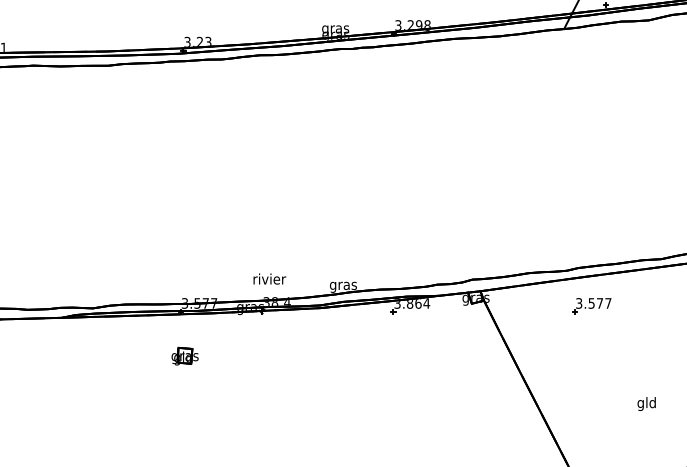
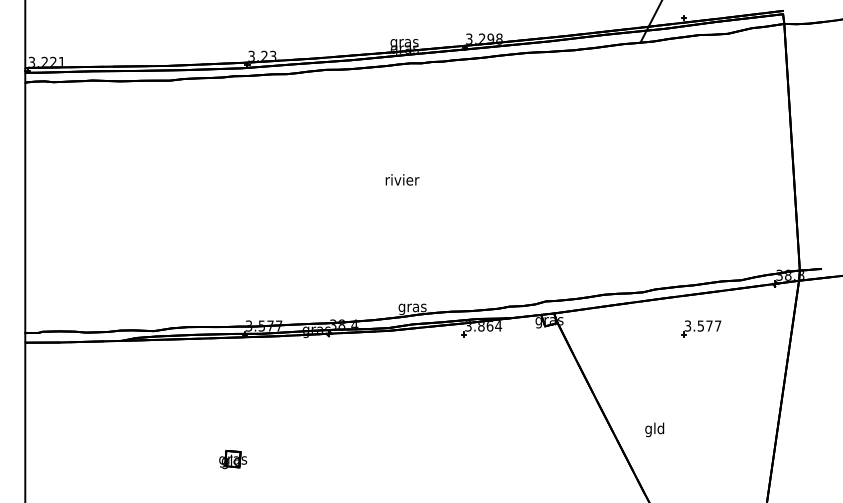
text: (269, 278) -> (402, 179), moved
part: (592, 305) -> (701, 328), moved
part: (185, 356) -> (233, 459), moved
text: (646, 403) -> (654, 429), moved

